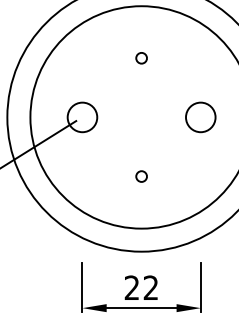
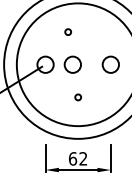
circle: (140, 57) -> (67, 31), moved
circle: (131, 116) -> (72, 64), added
text: (133, 287) -> (73, 158), 22 -> 62

